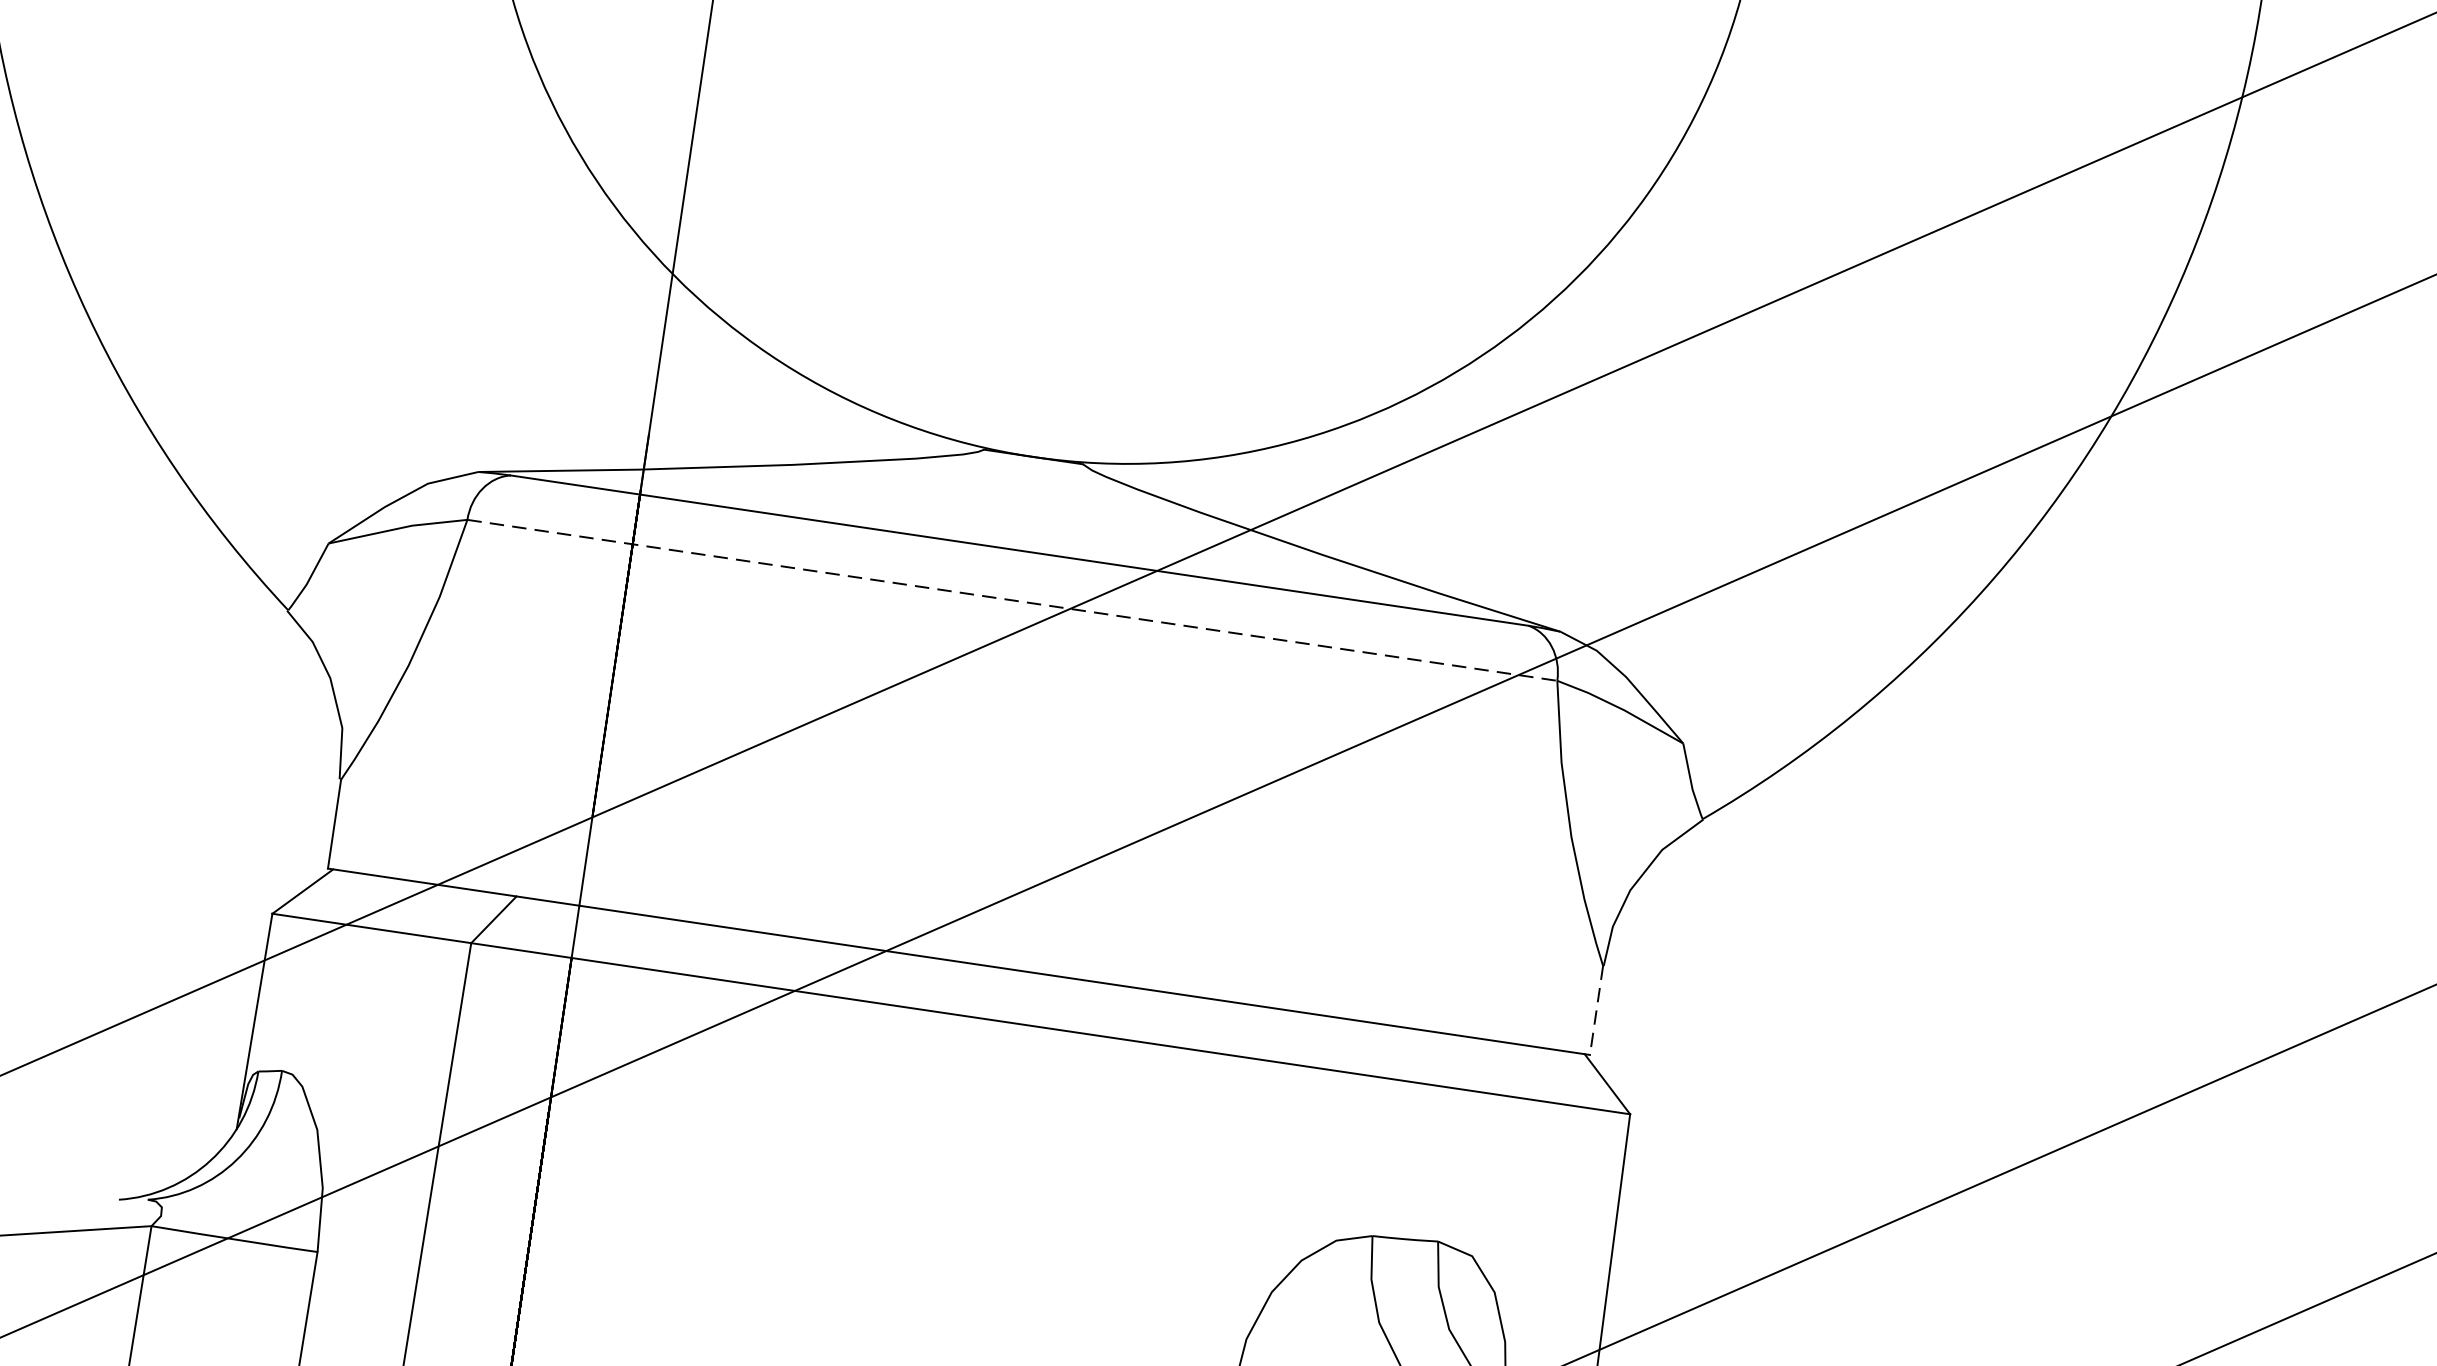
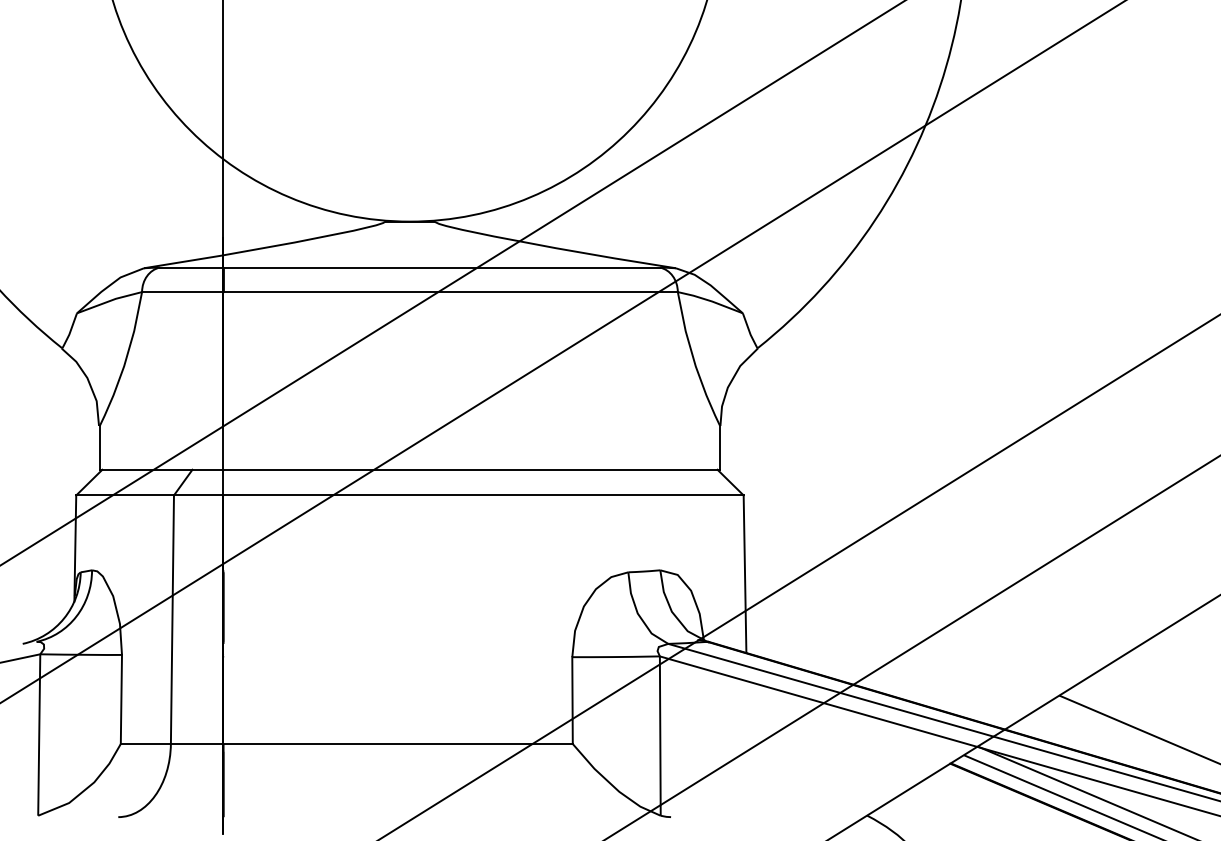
line: (1011, 601) -> (409, 292), dashed -> solid
line: (1597, 1009) -> (720, 447), dashed -> solid

